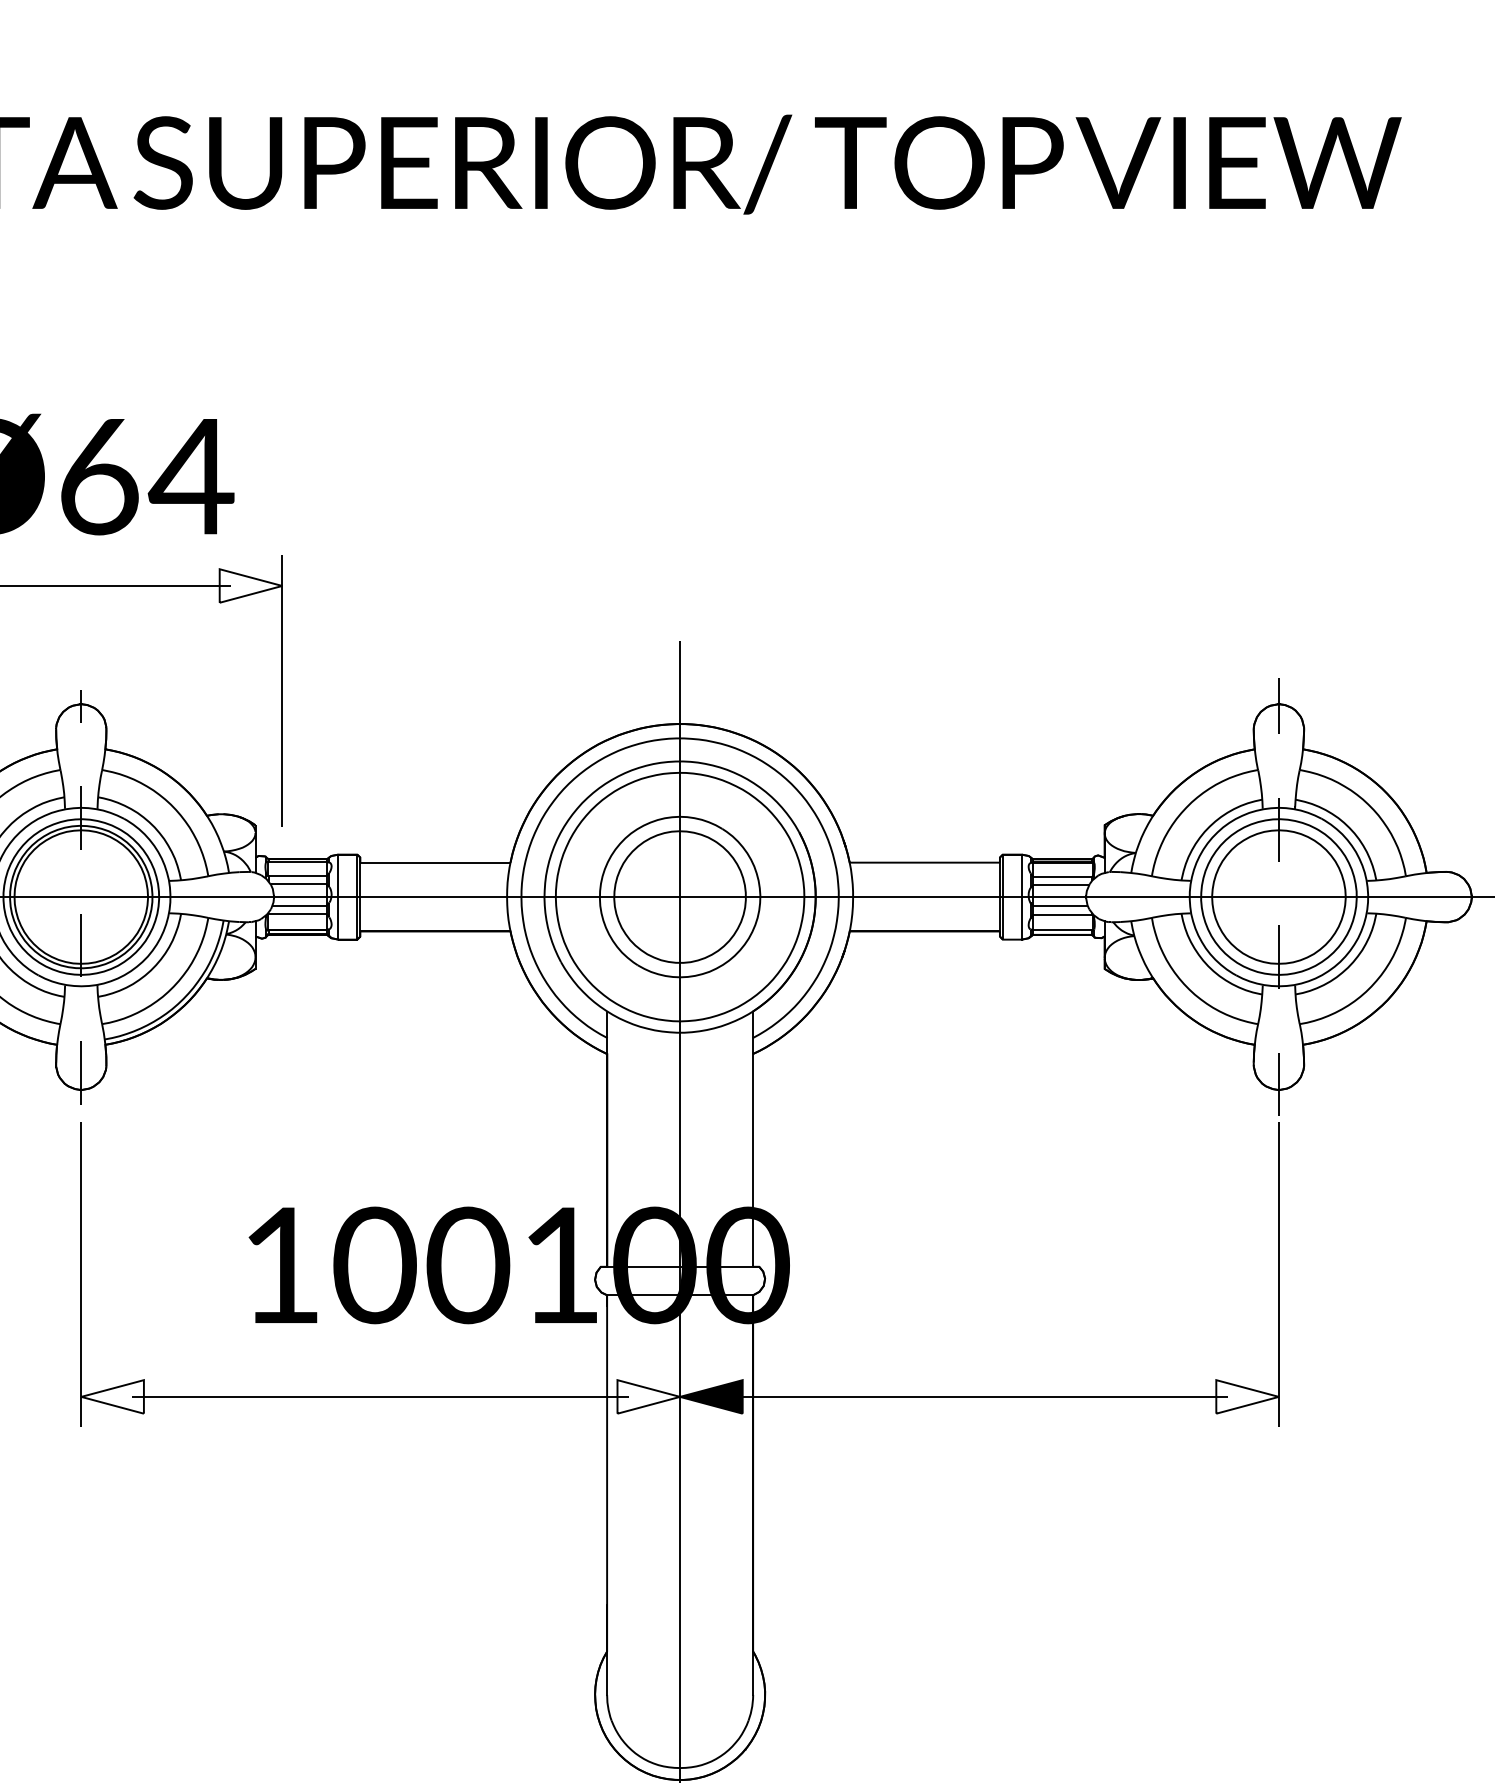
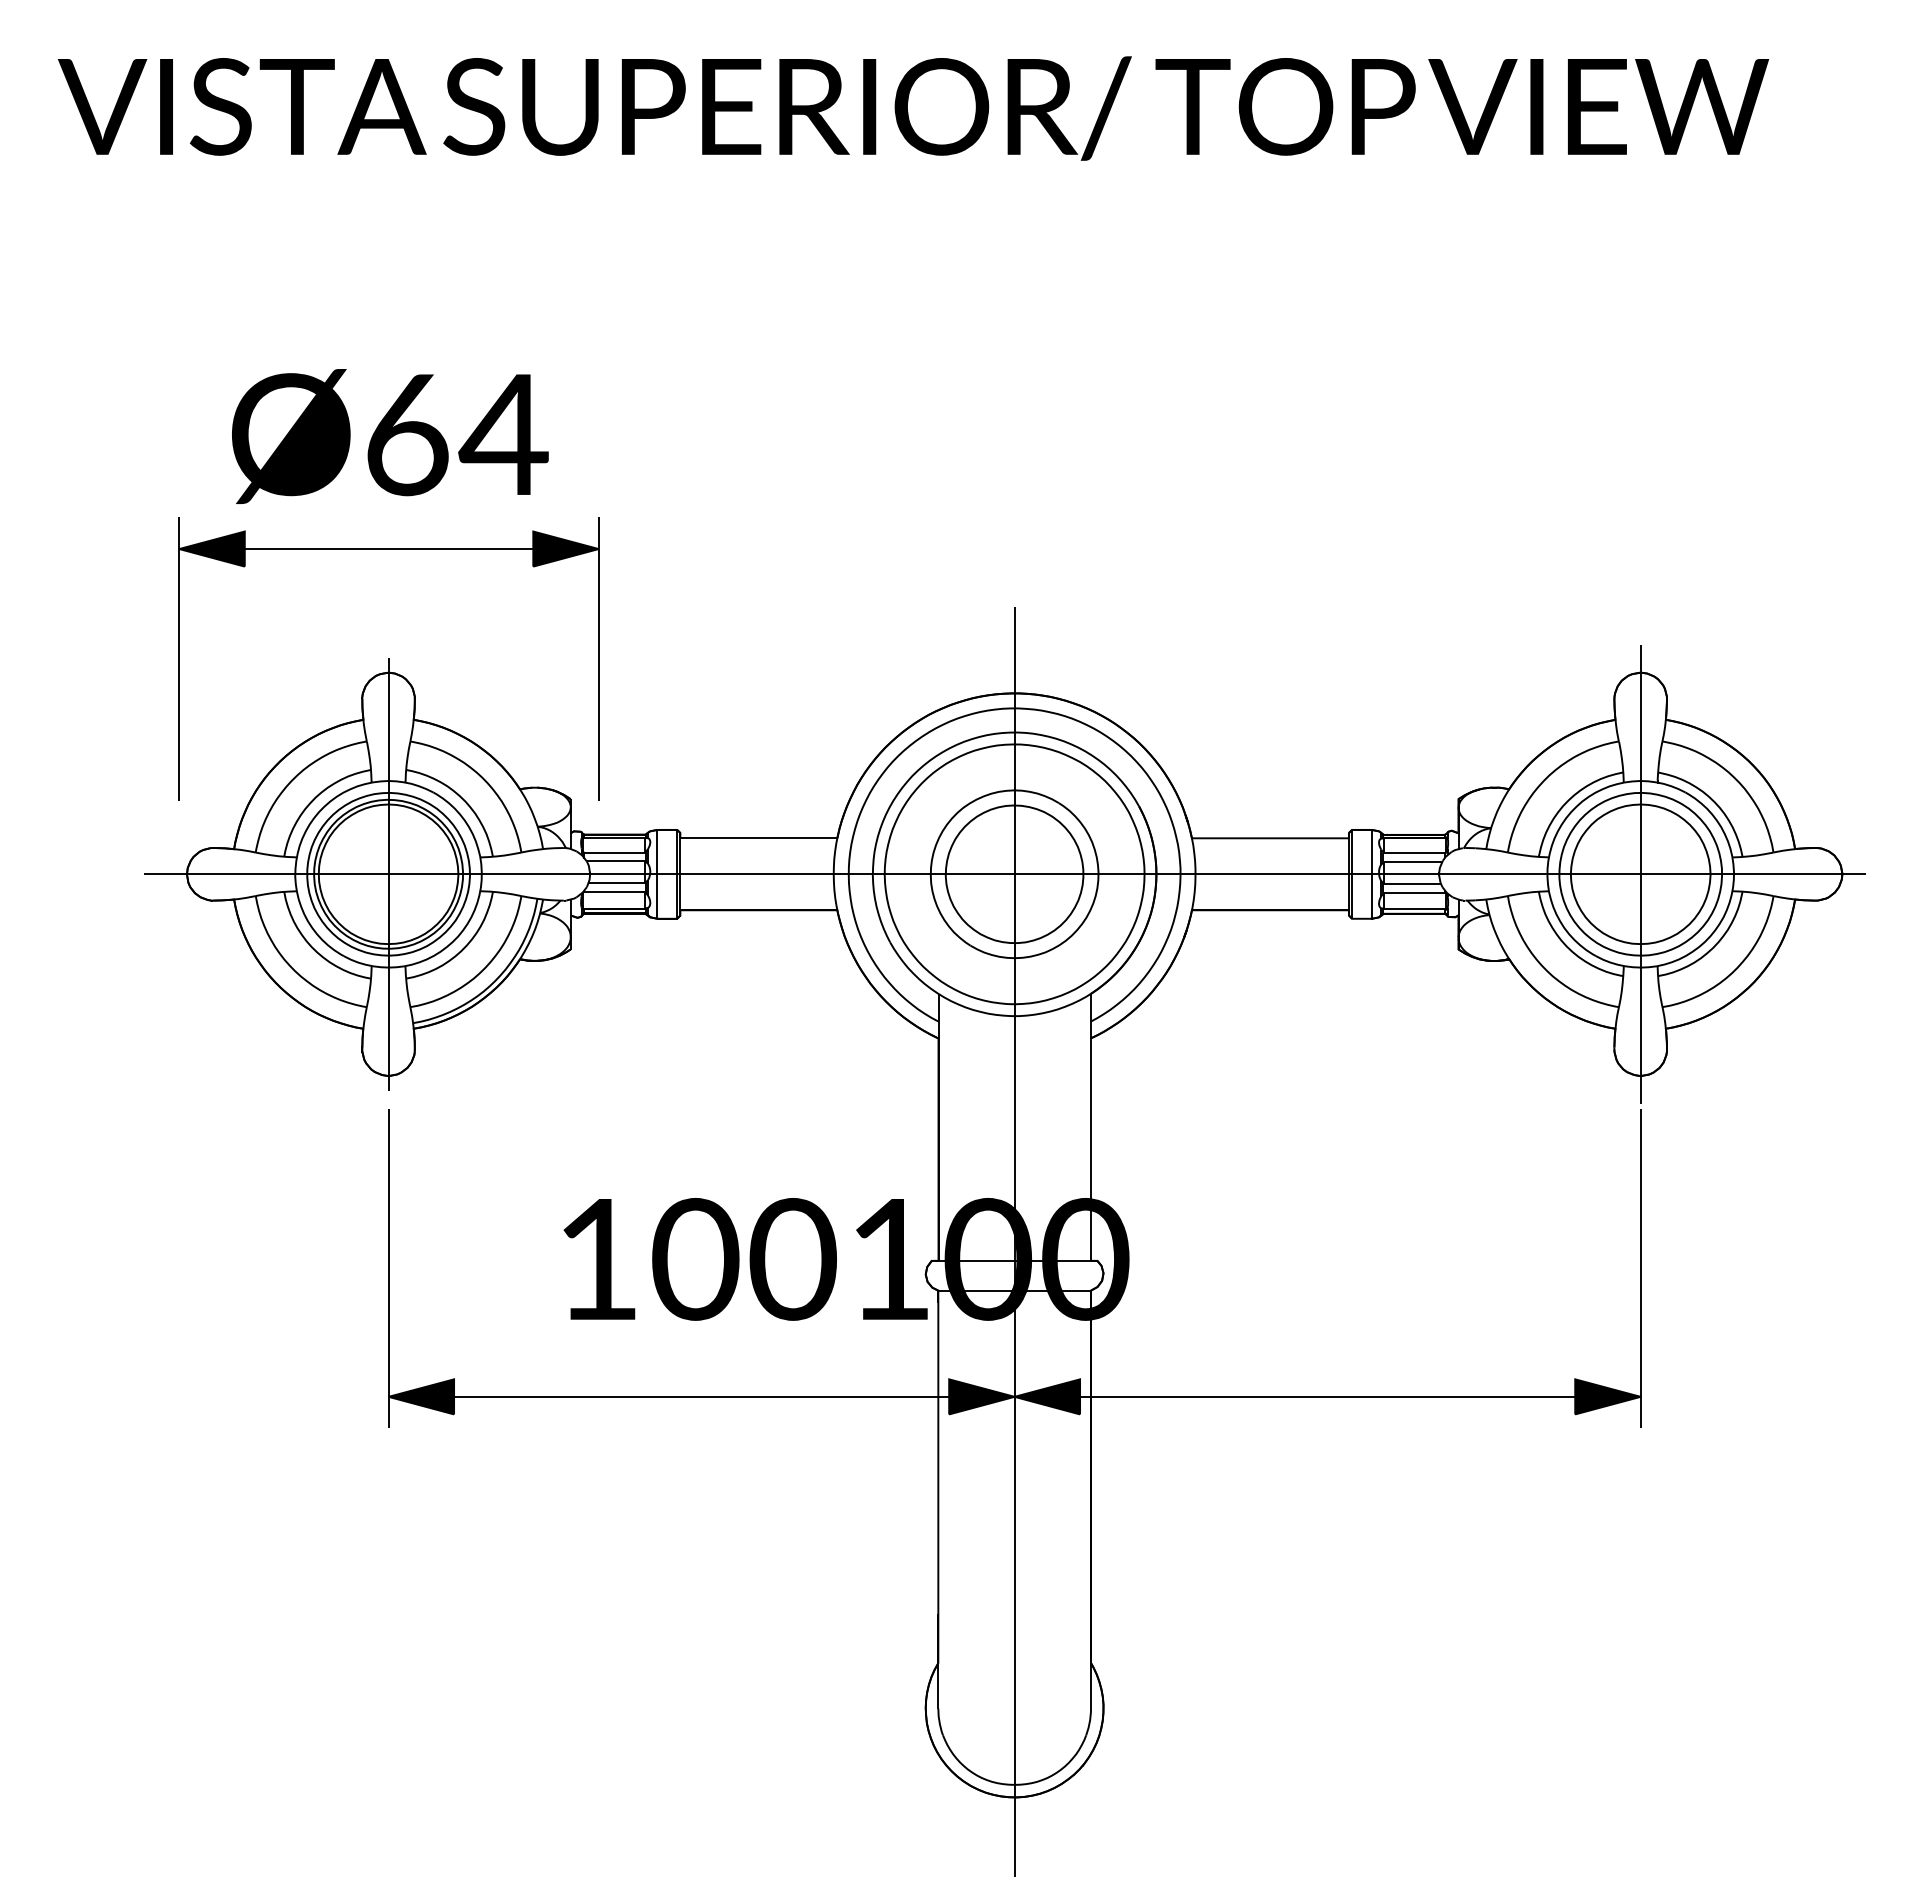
fill: (250, 585) -> (565, 548), added
line: (1278, 896) -> (1640, 873), dashed -> solid
line: (81, 897) -> (388, 874), dashed -> solid
fill: (112, 1396) -> (421, 1396), added
fill: (648, 1396) -> (981, 1396), added
fill: (1247, 1396) -> (1607, 1396), added

